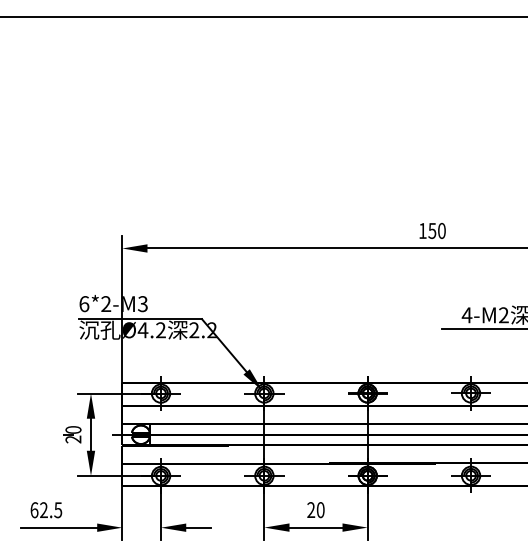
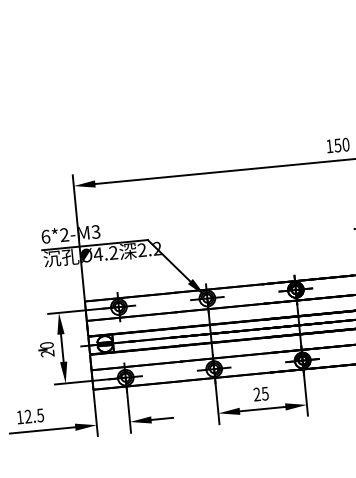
text: (34, 510) -> (20, 417), 62.5 -> 12.5
text: (320, 510) -> (265, 394), 20 -> 25

